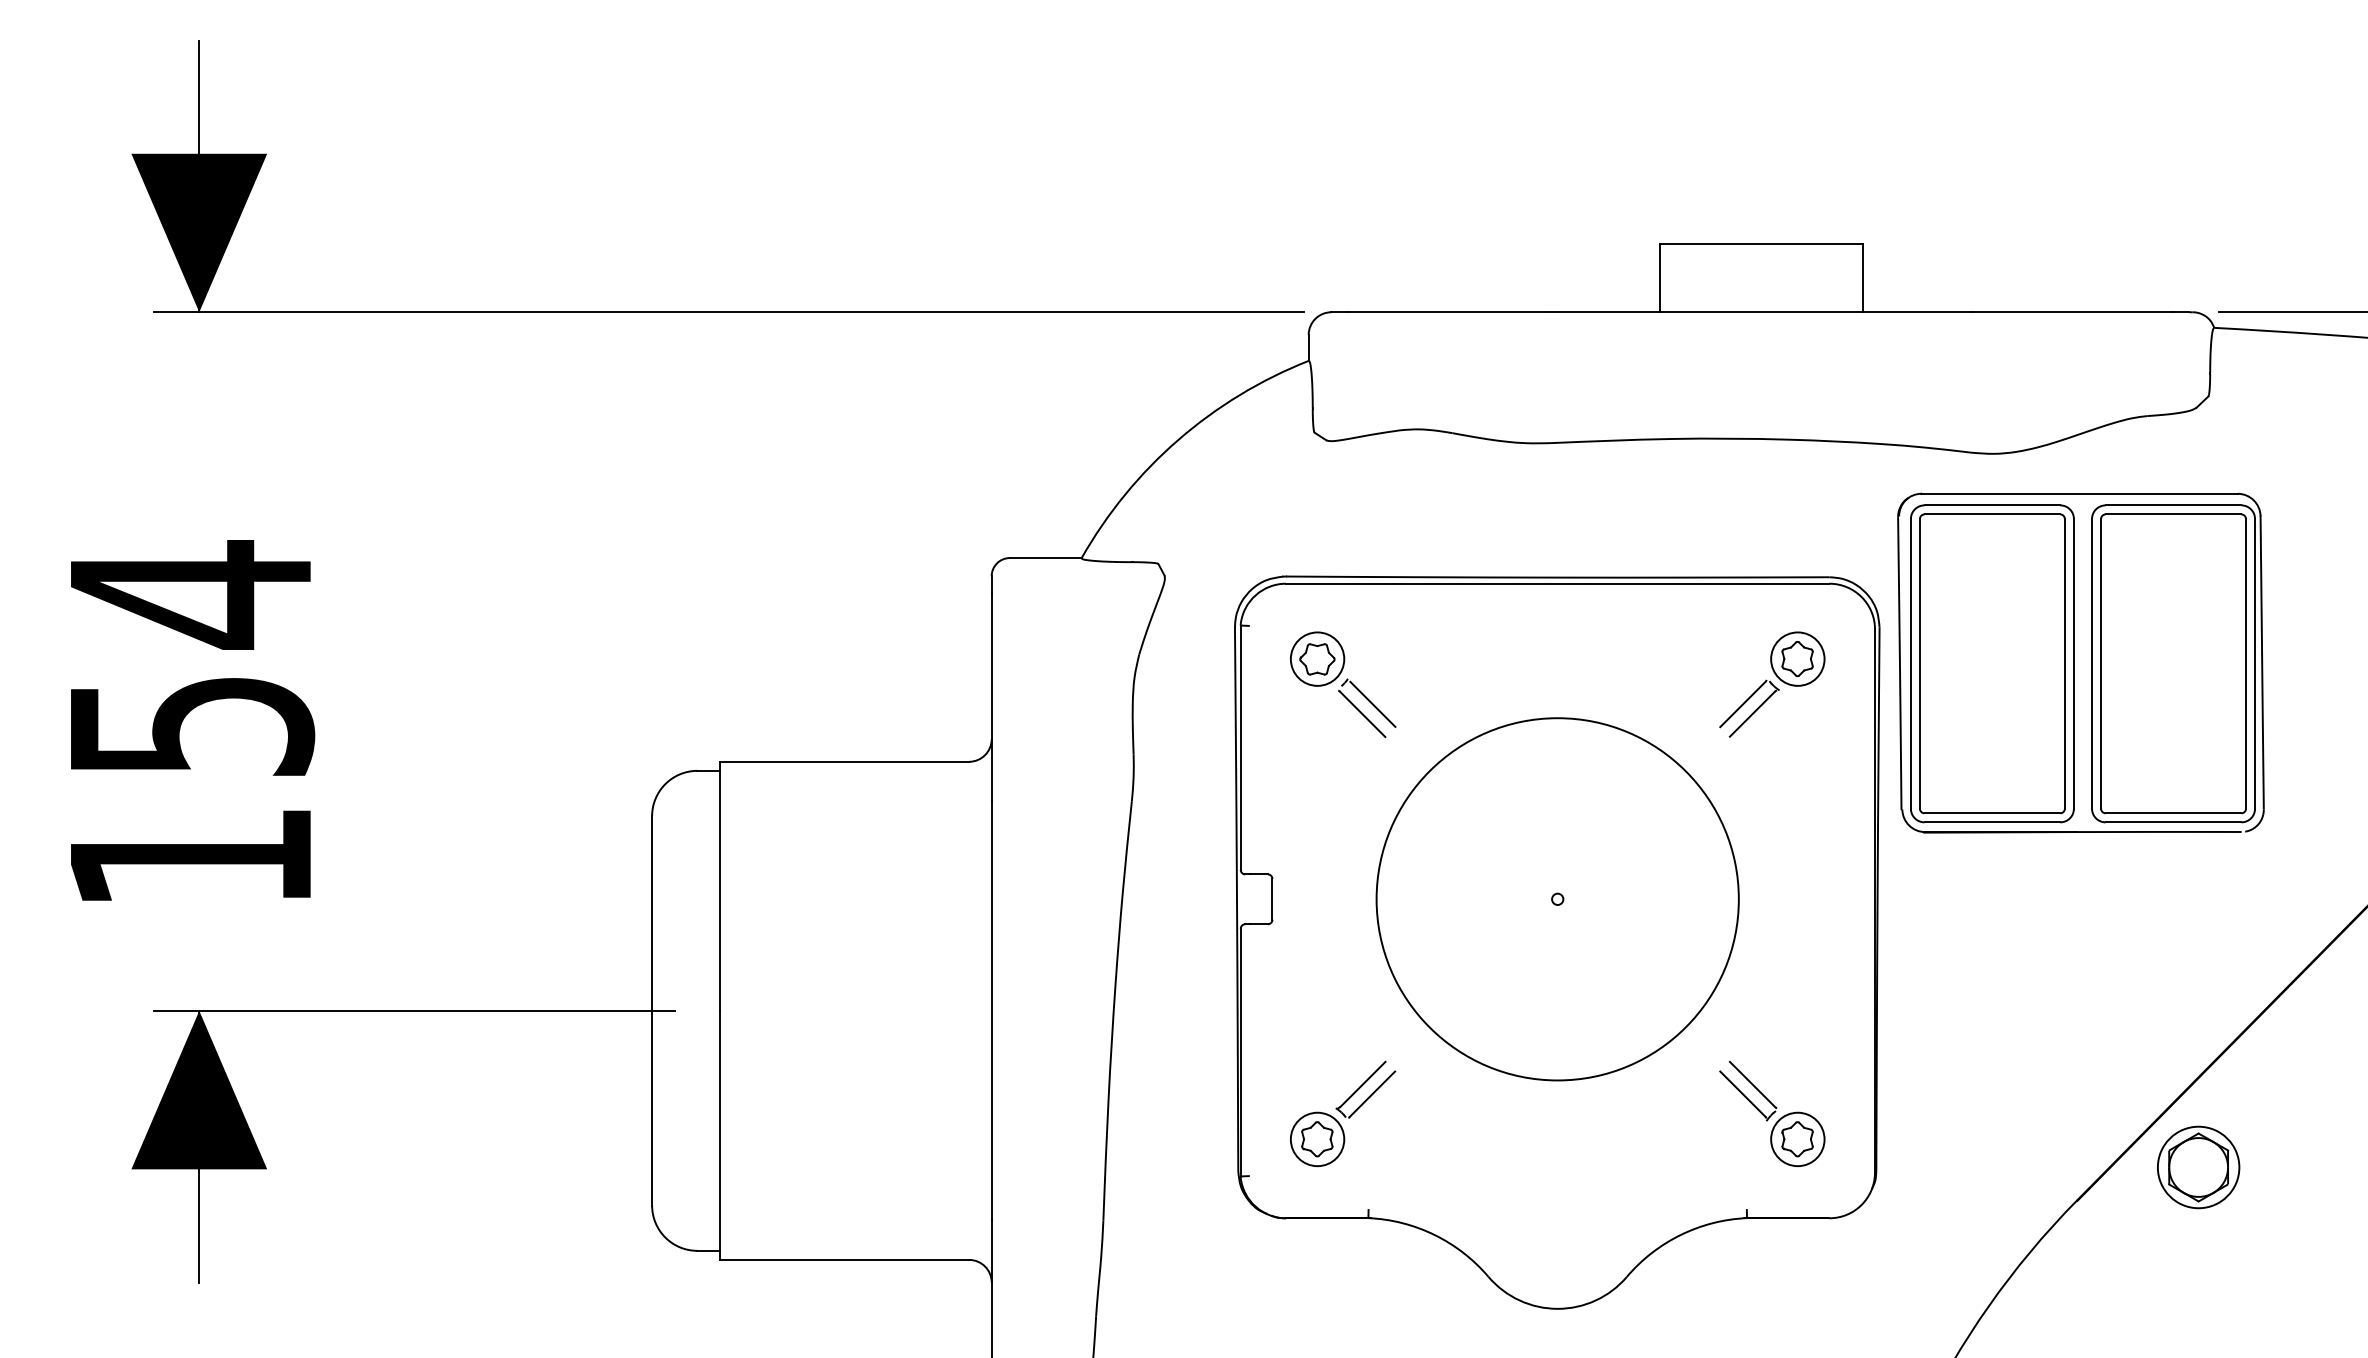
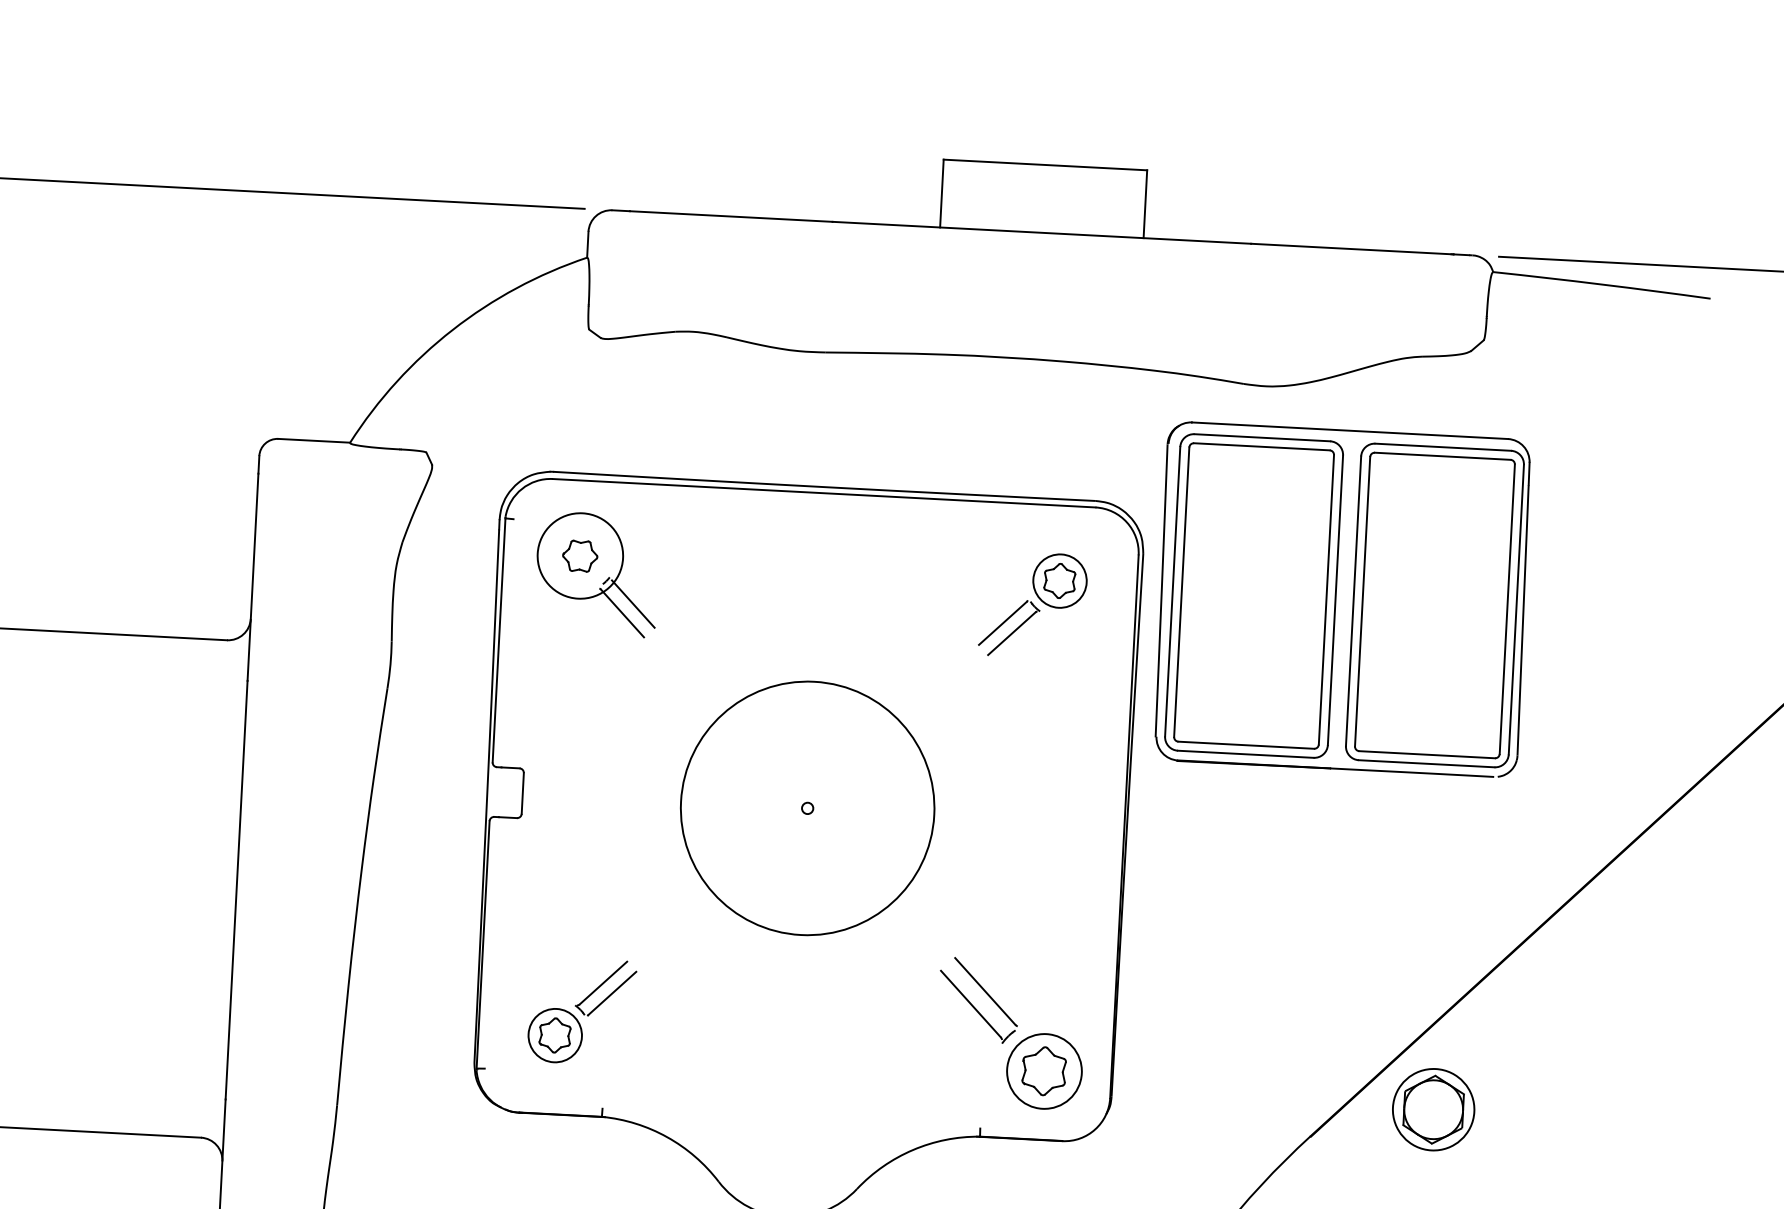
circle: (1317, 658) -> (580, 555), size x1.6
circle: (1557, 899) -> (807, 808), size x0.7
part: (1772, 1113) -> (1010, 1033), size x1.4

